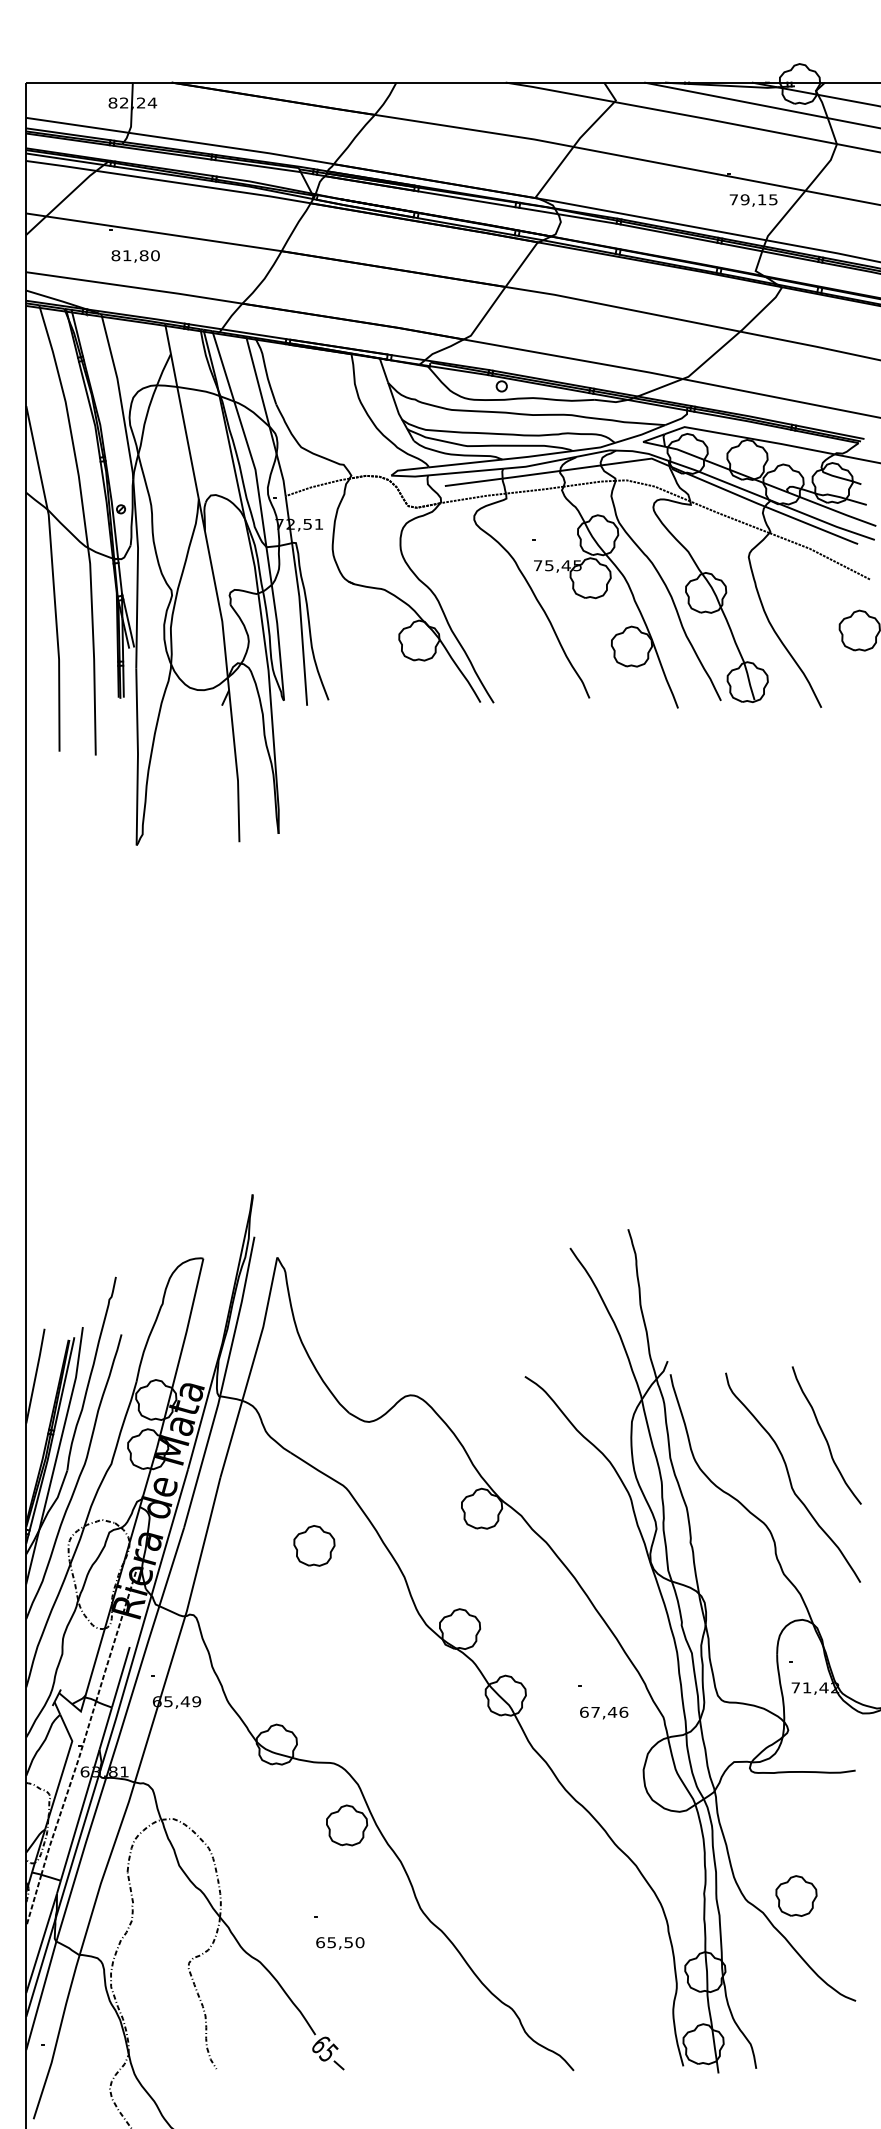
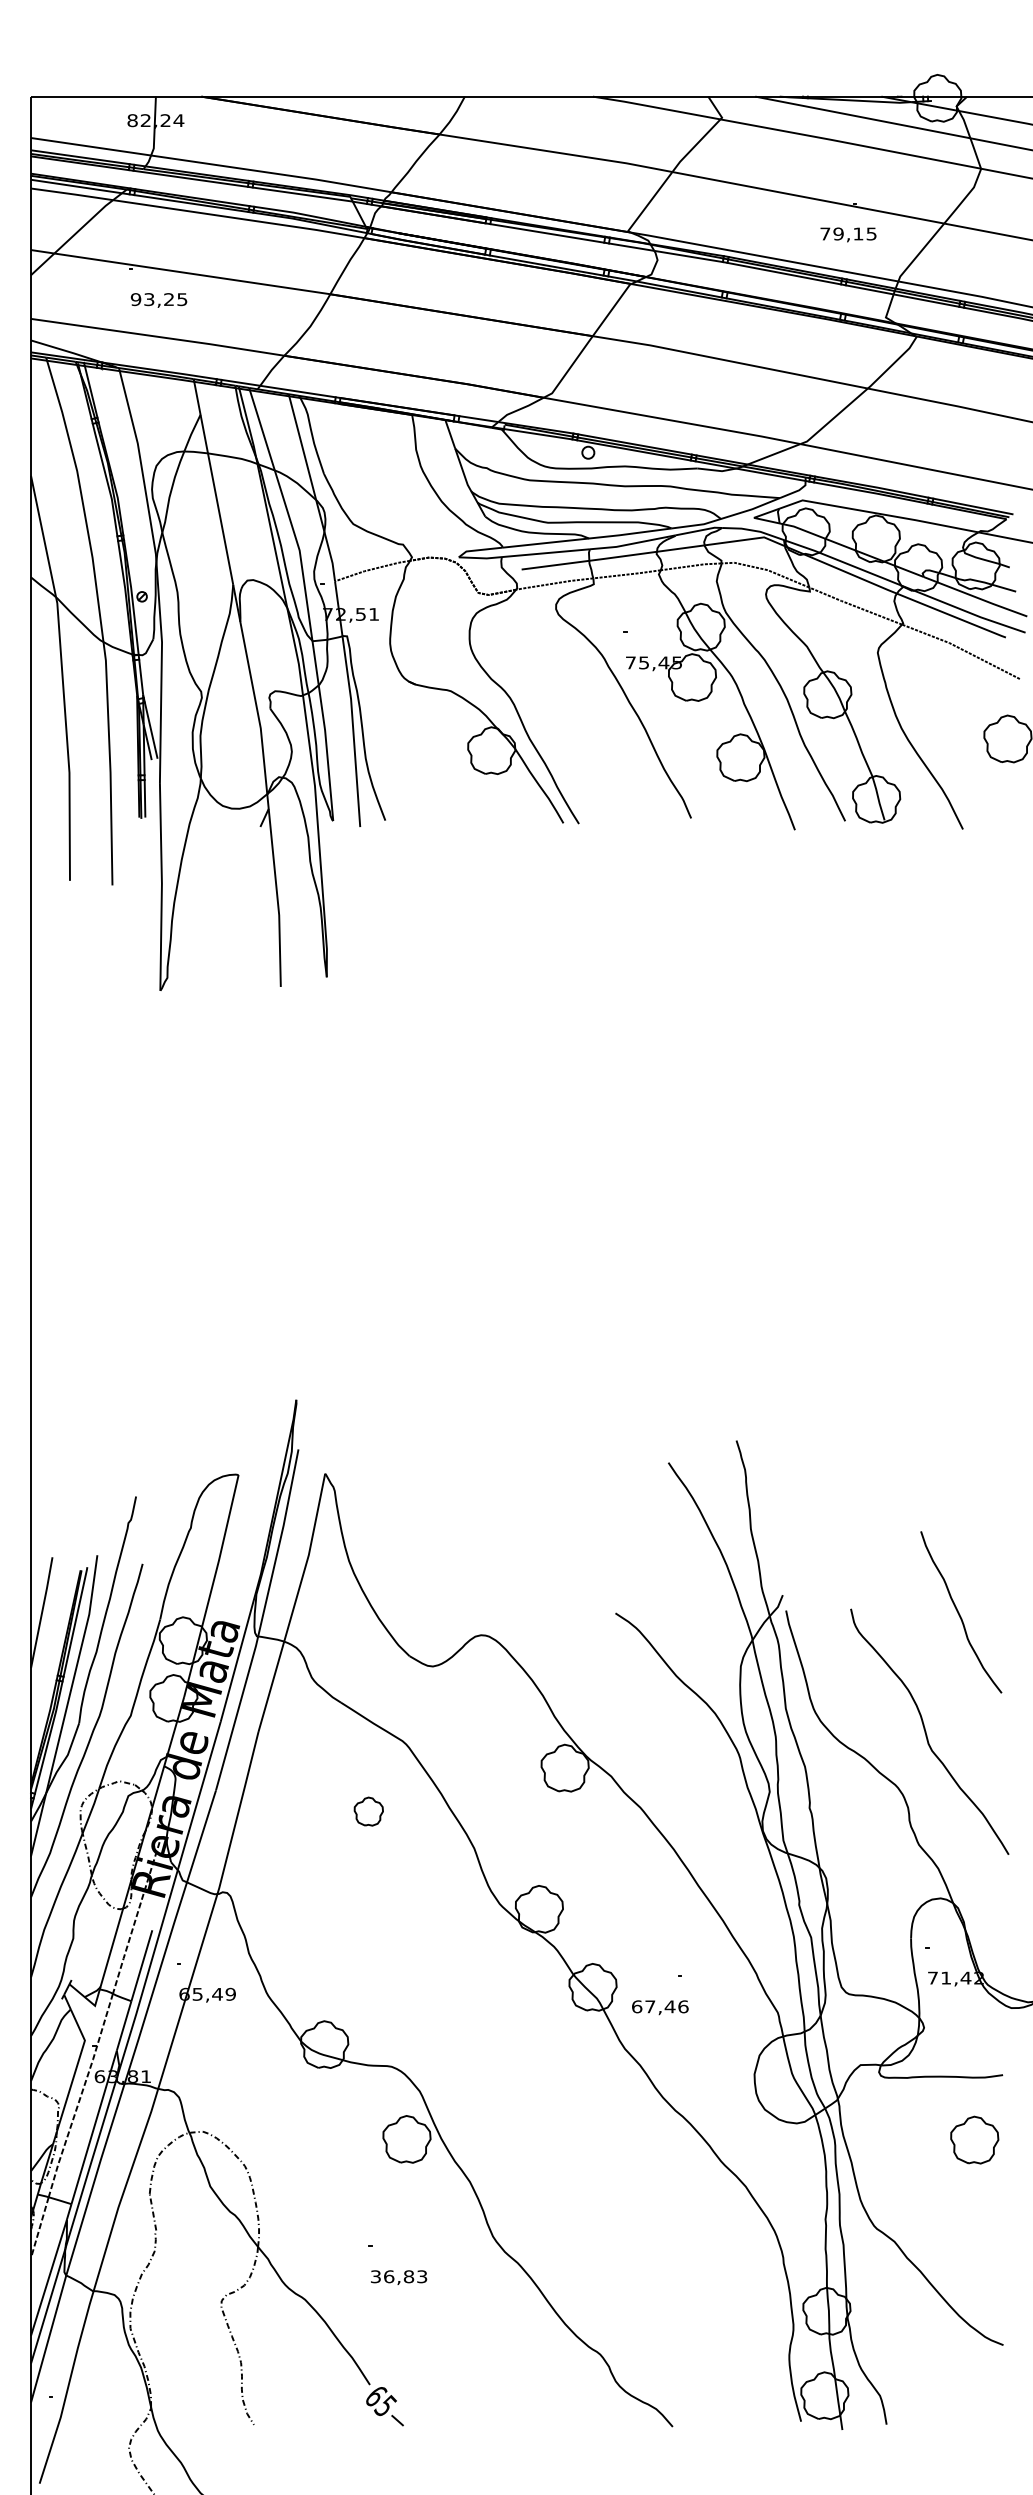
text: (753, 200) -> (848, 234), moved
text: (135, 255) -> (158, 299), 81,80 -> 93,25
curve: (825, 1435) -> (959, 1612), moved
part: (314, 1545) -> (368, 1811), size x0.6
text: (604, 1712) -> (660, 2007), moved
part: (796, 1895) -> (974, 2139), moved
text: (339, 1942) -> (398, 2276), 65,50 -> 36,83

